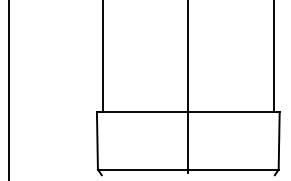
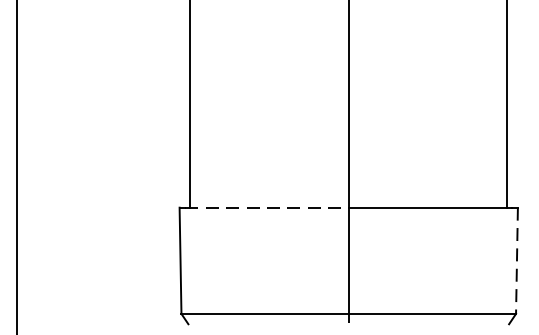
line: (144, 112) -> (267, 208), solid -> dashed
line: (279, 140) -> (517, 260), solid -> dashed

